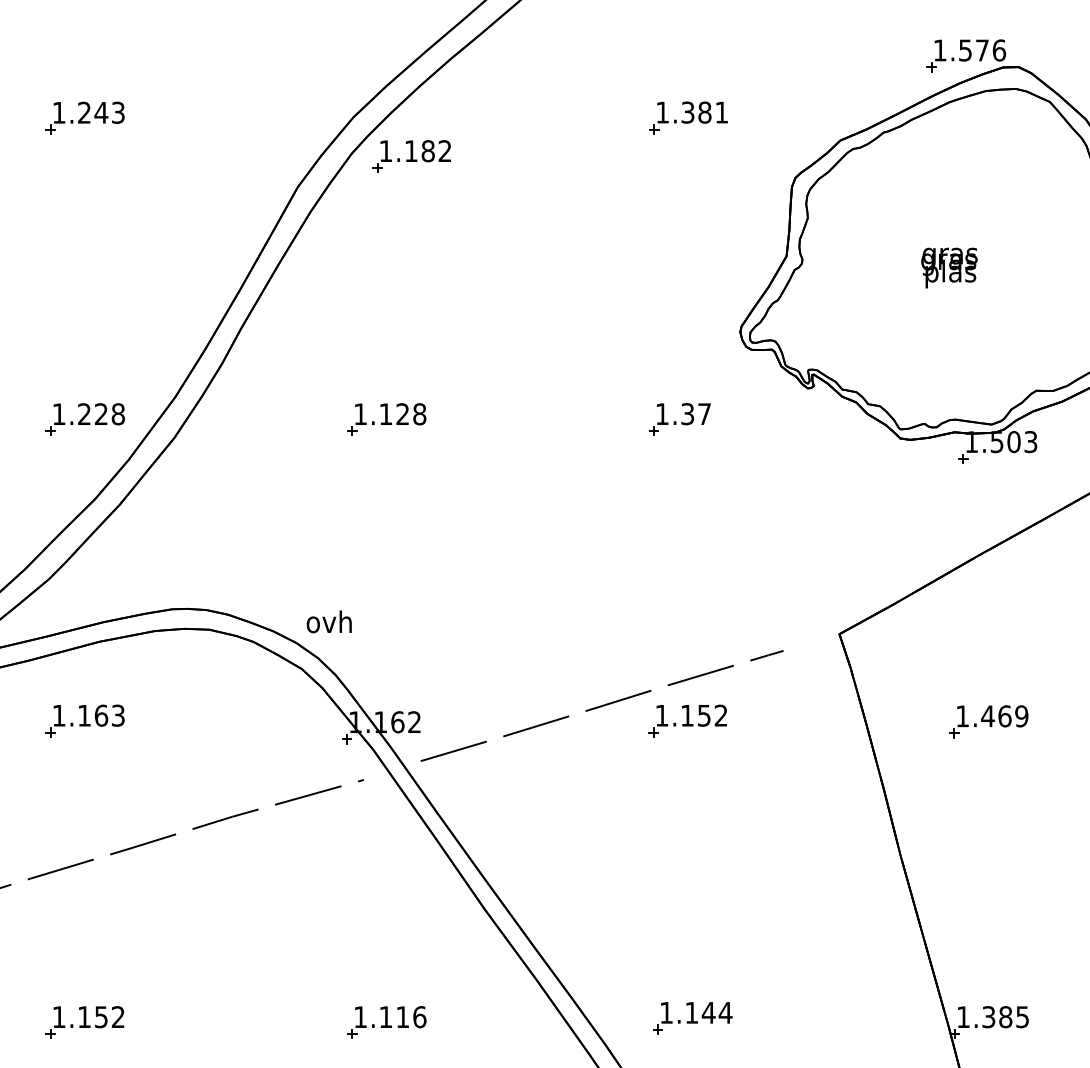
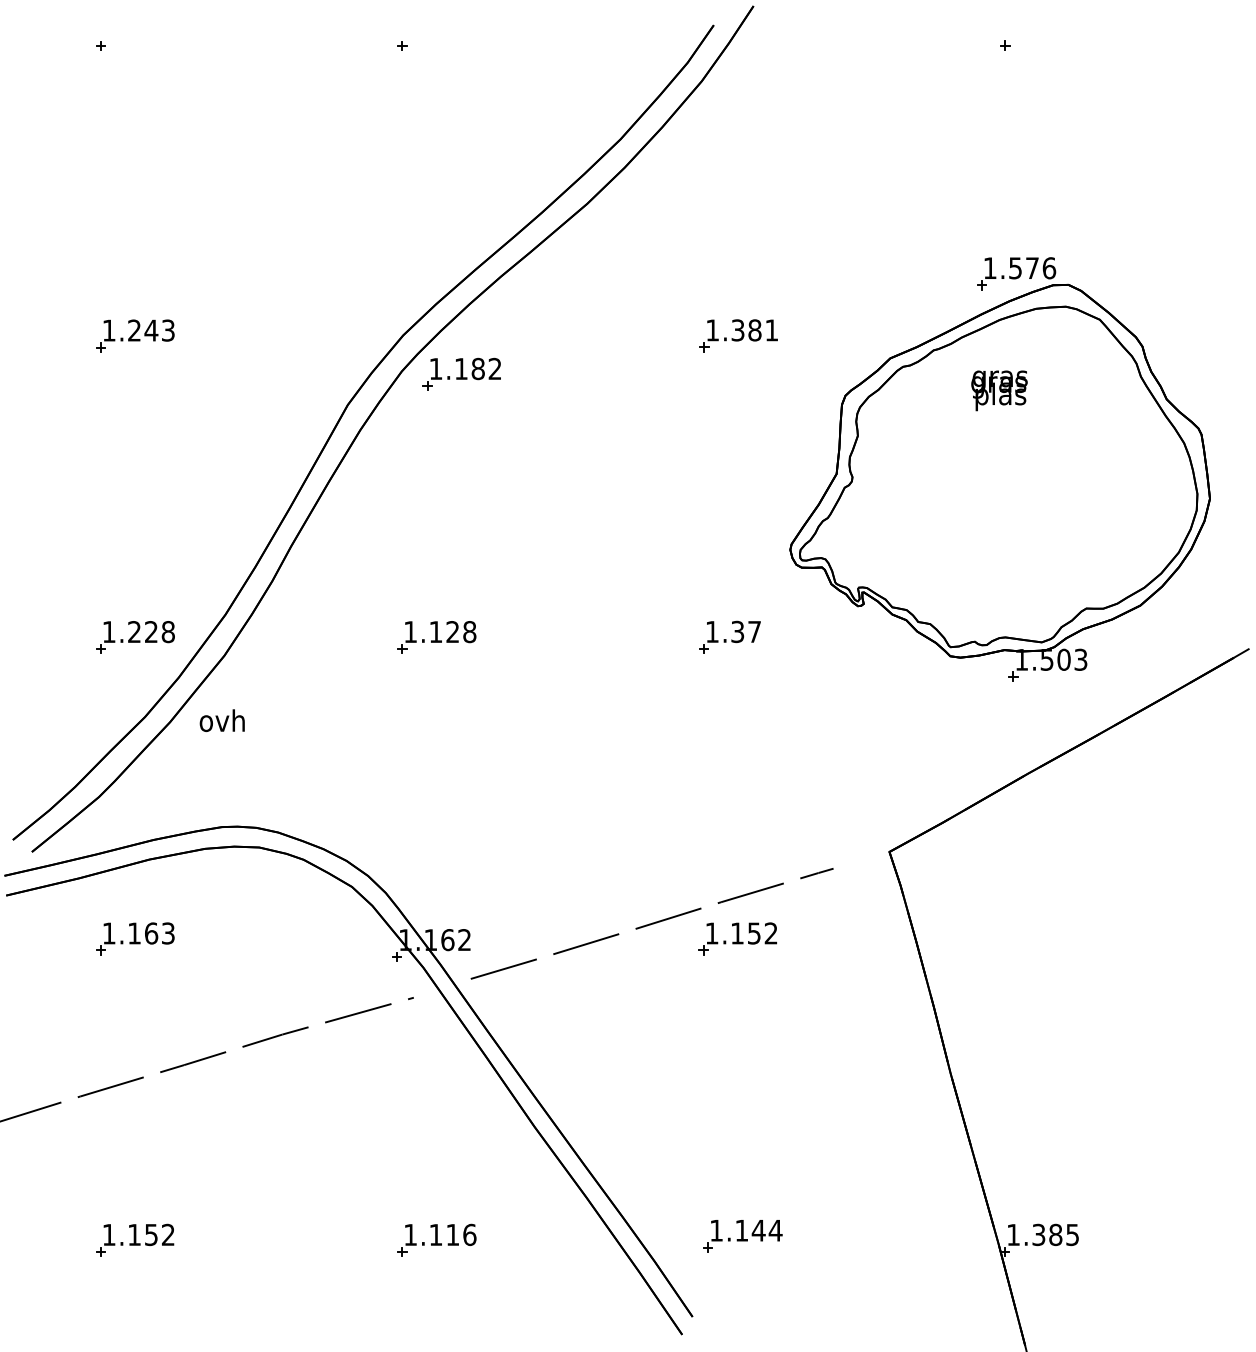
text: (949, 267) -> (999, 390), moved
text: (328, 621) -> (221, 720), moved
part: (988, 721) -> (1038, 939), removed

